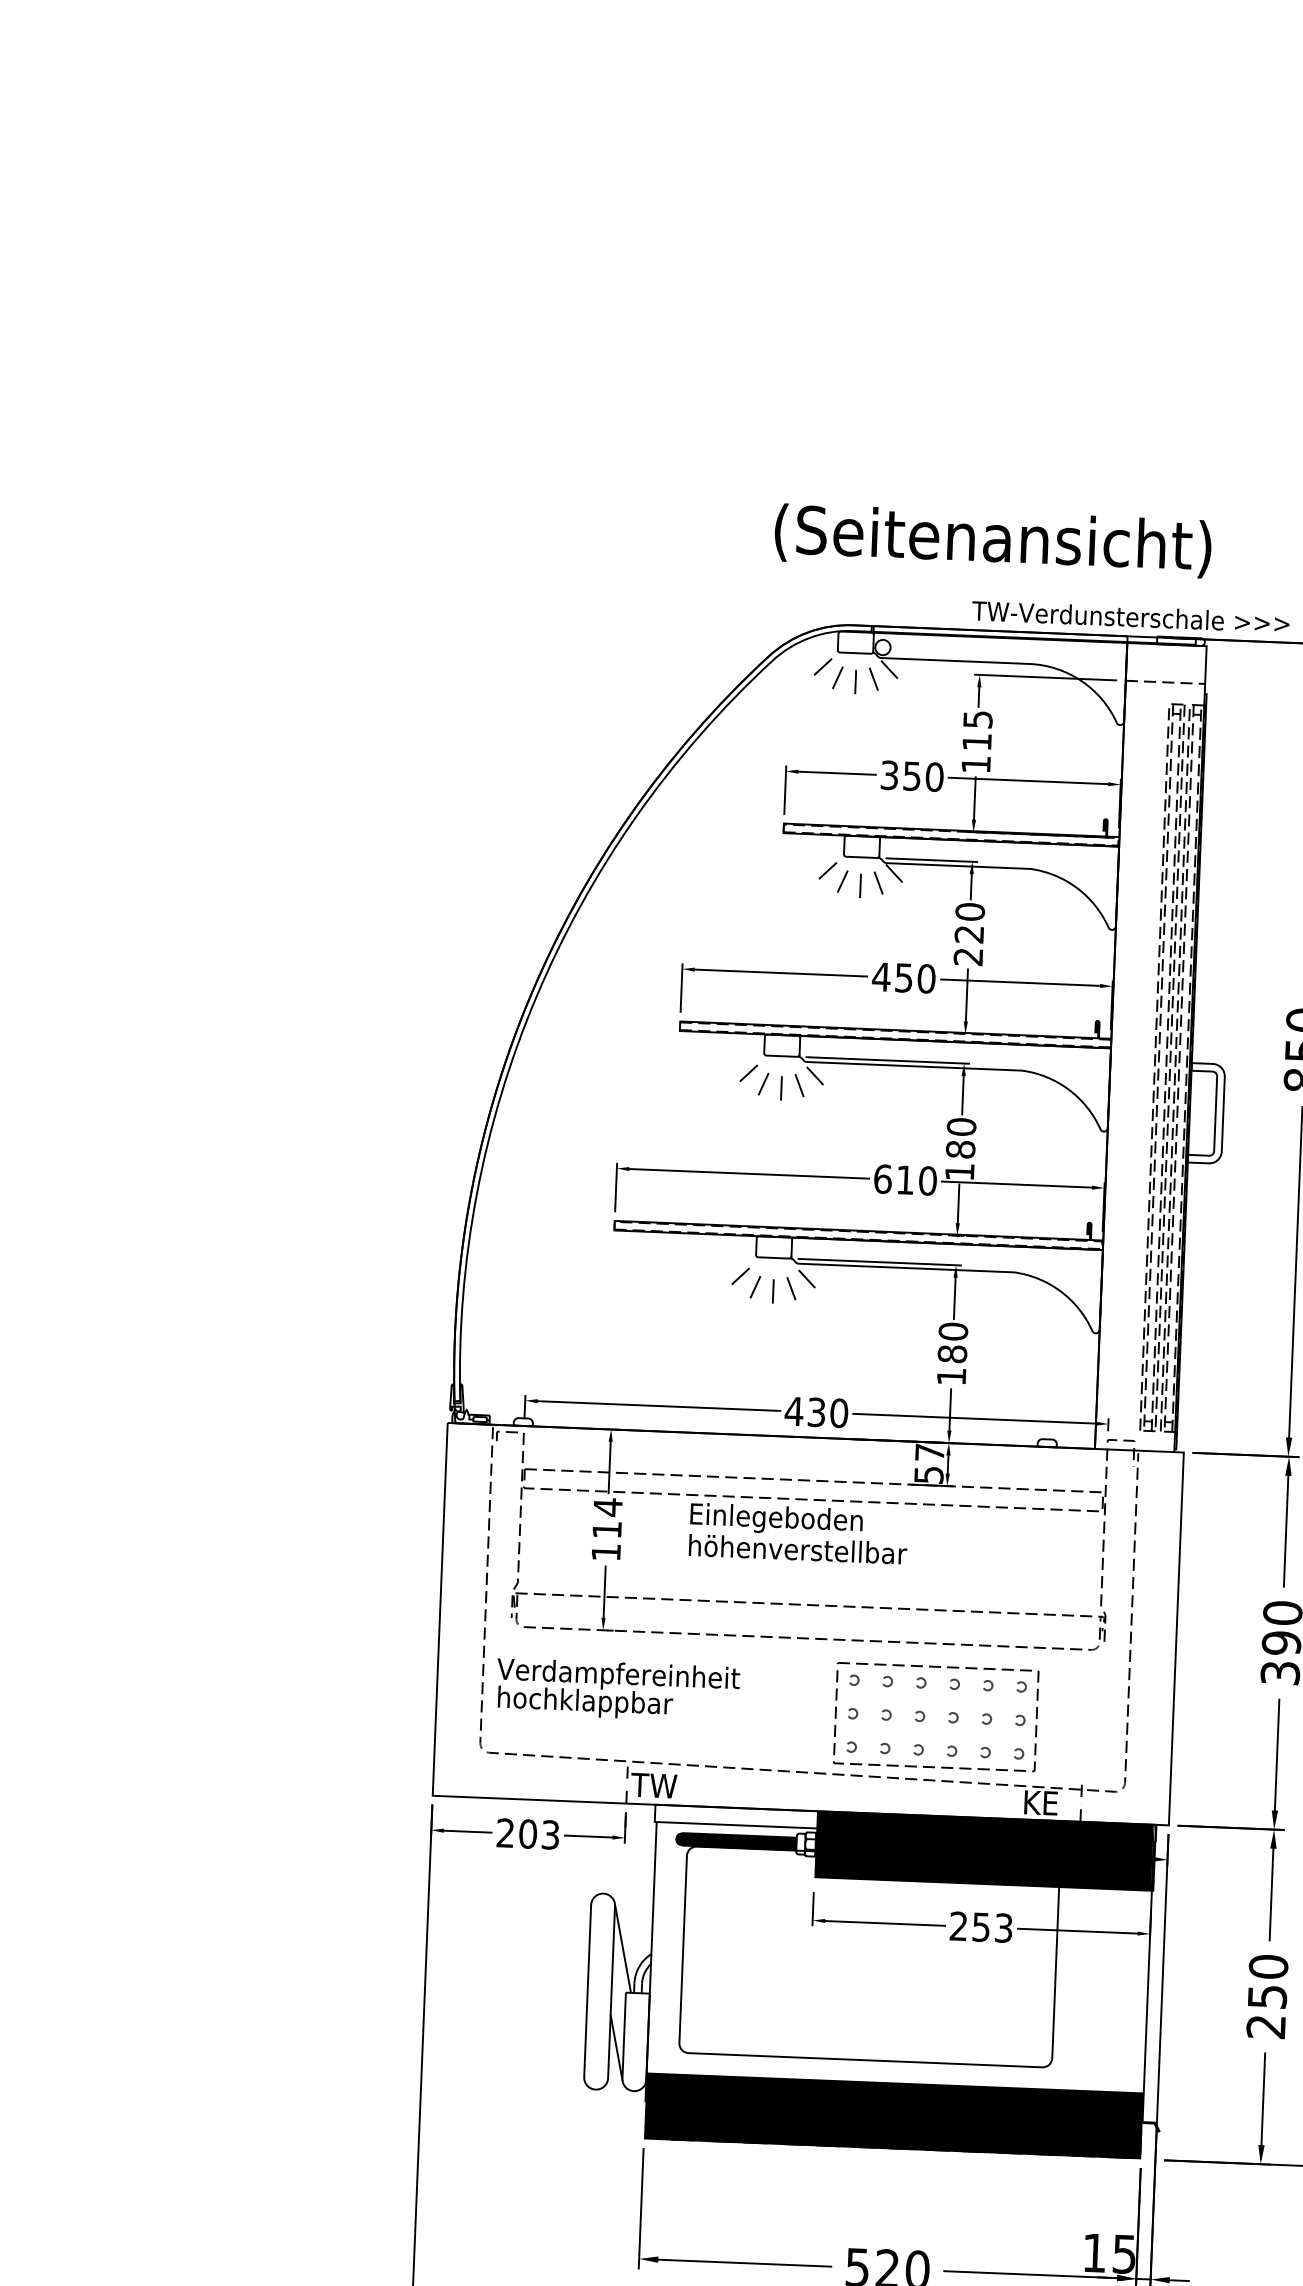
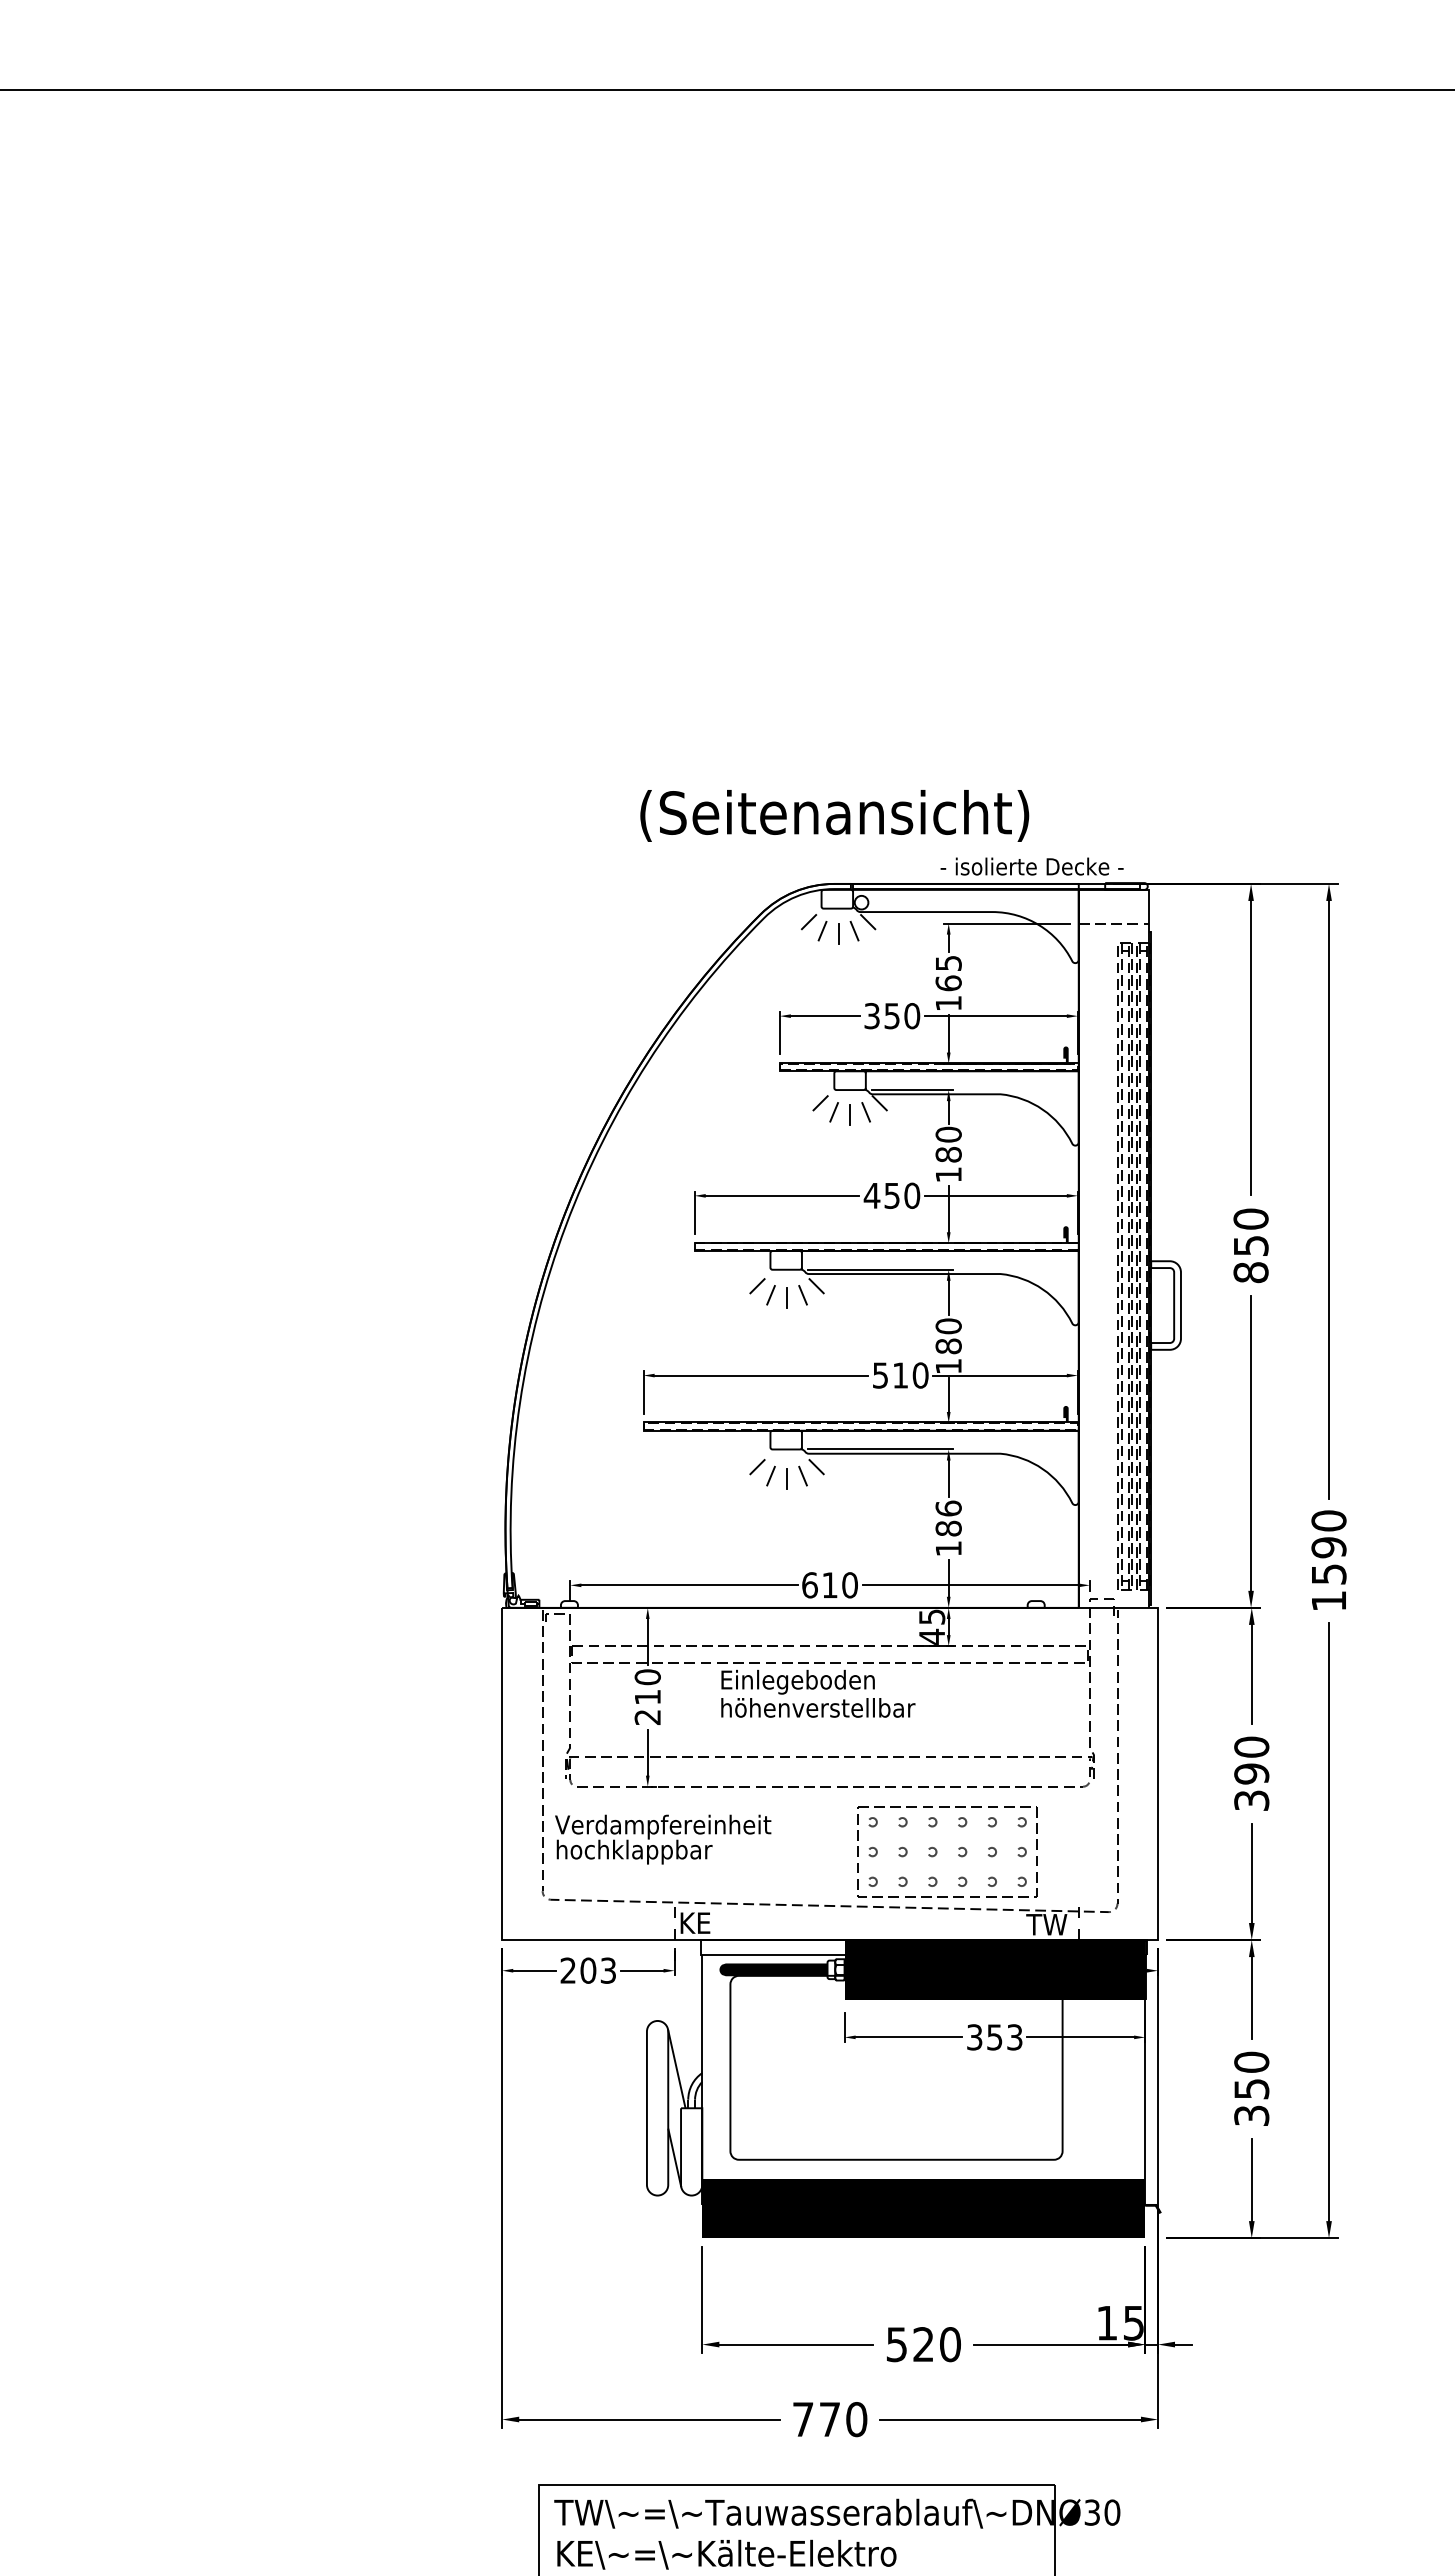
text: (992, 540) -> (834, 815), moved
text: (1130, 616) -> (1080, 866), TW-Verdunsterschale >>> -> - isolierte Decke -
text: (976, 742) -> (948, 983), 115 -> 165
text: (968, 945) -> (948, 1164), 220 -> 180
text: (882, 1179) -> (880, 1375), 610 -> 510
text: (953, 1331) -> (948, 1508), 180 -> 186
text: (804, 1412) -> (819, 1585), 430 -> 610
text: (929, 1463) -> (932, 1626), 57 -> 45
text: (606, 1528) -> (647, 1696), 114 -> 210
text: (653, 1784) -> (698, 1922), TW -> KE
text: (1044, 1802) -> (1046, 1924), KE -> TW
text: (958, 1926) -> (974, 2037), 253 -> 353
text: (1265, 2026) -> (1251, 2115), 250 -> 350

